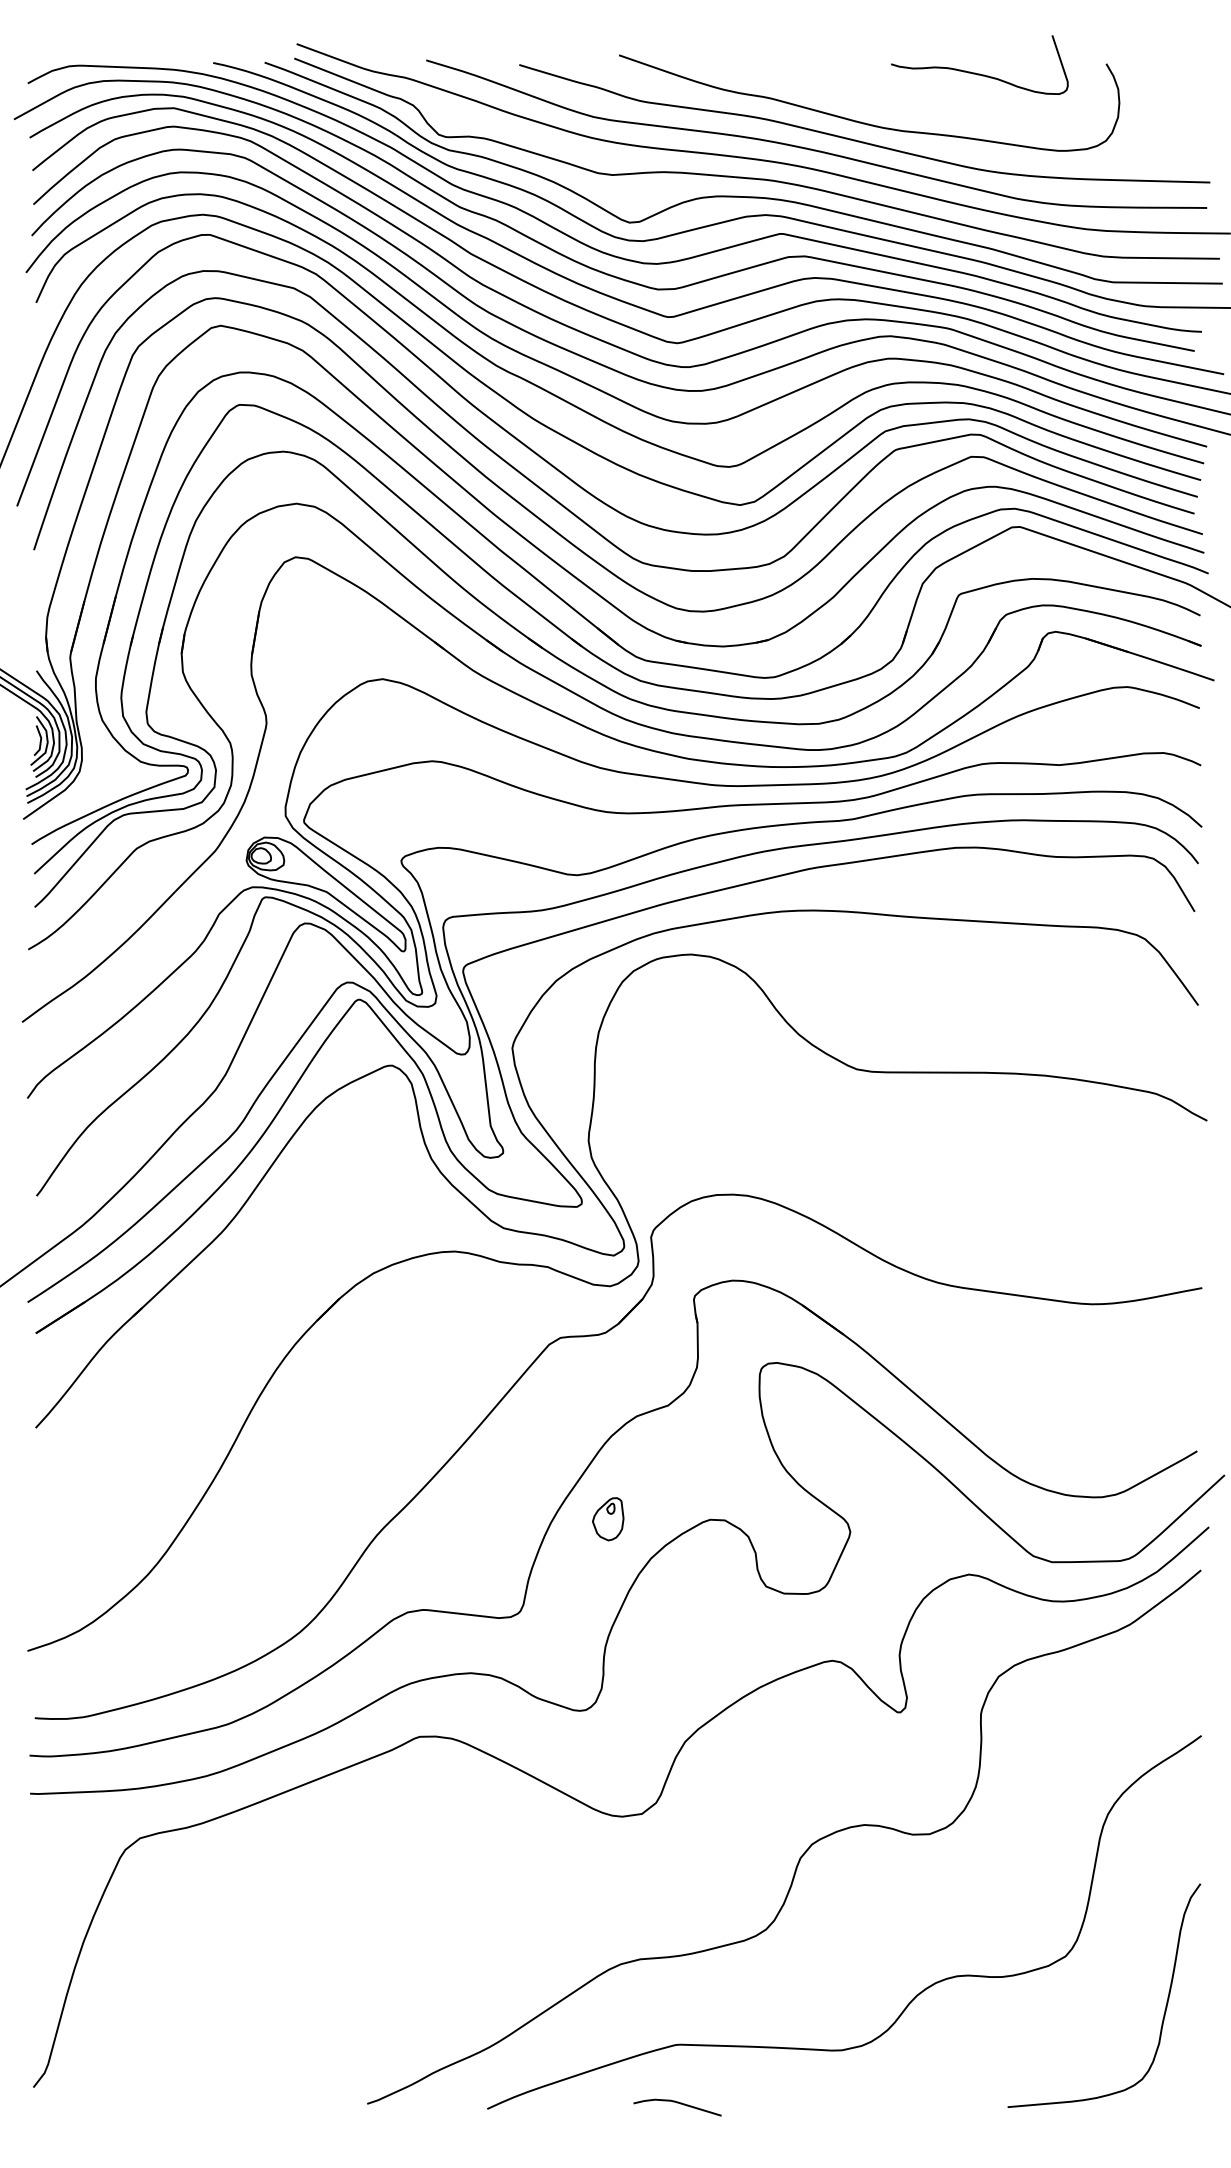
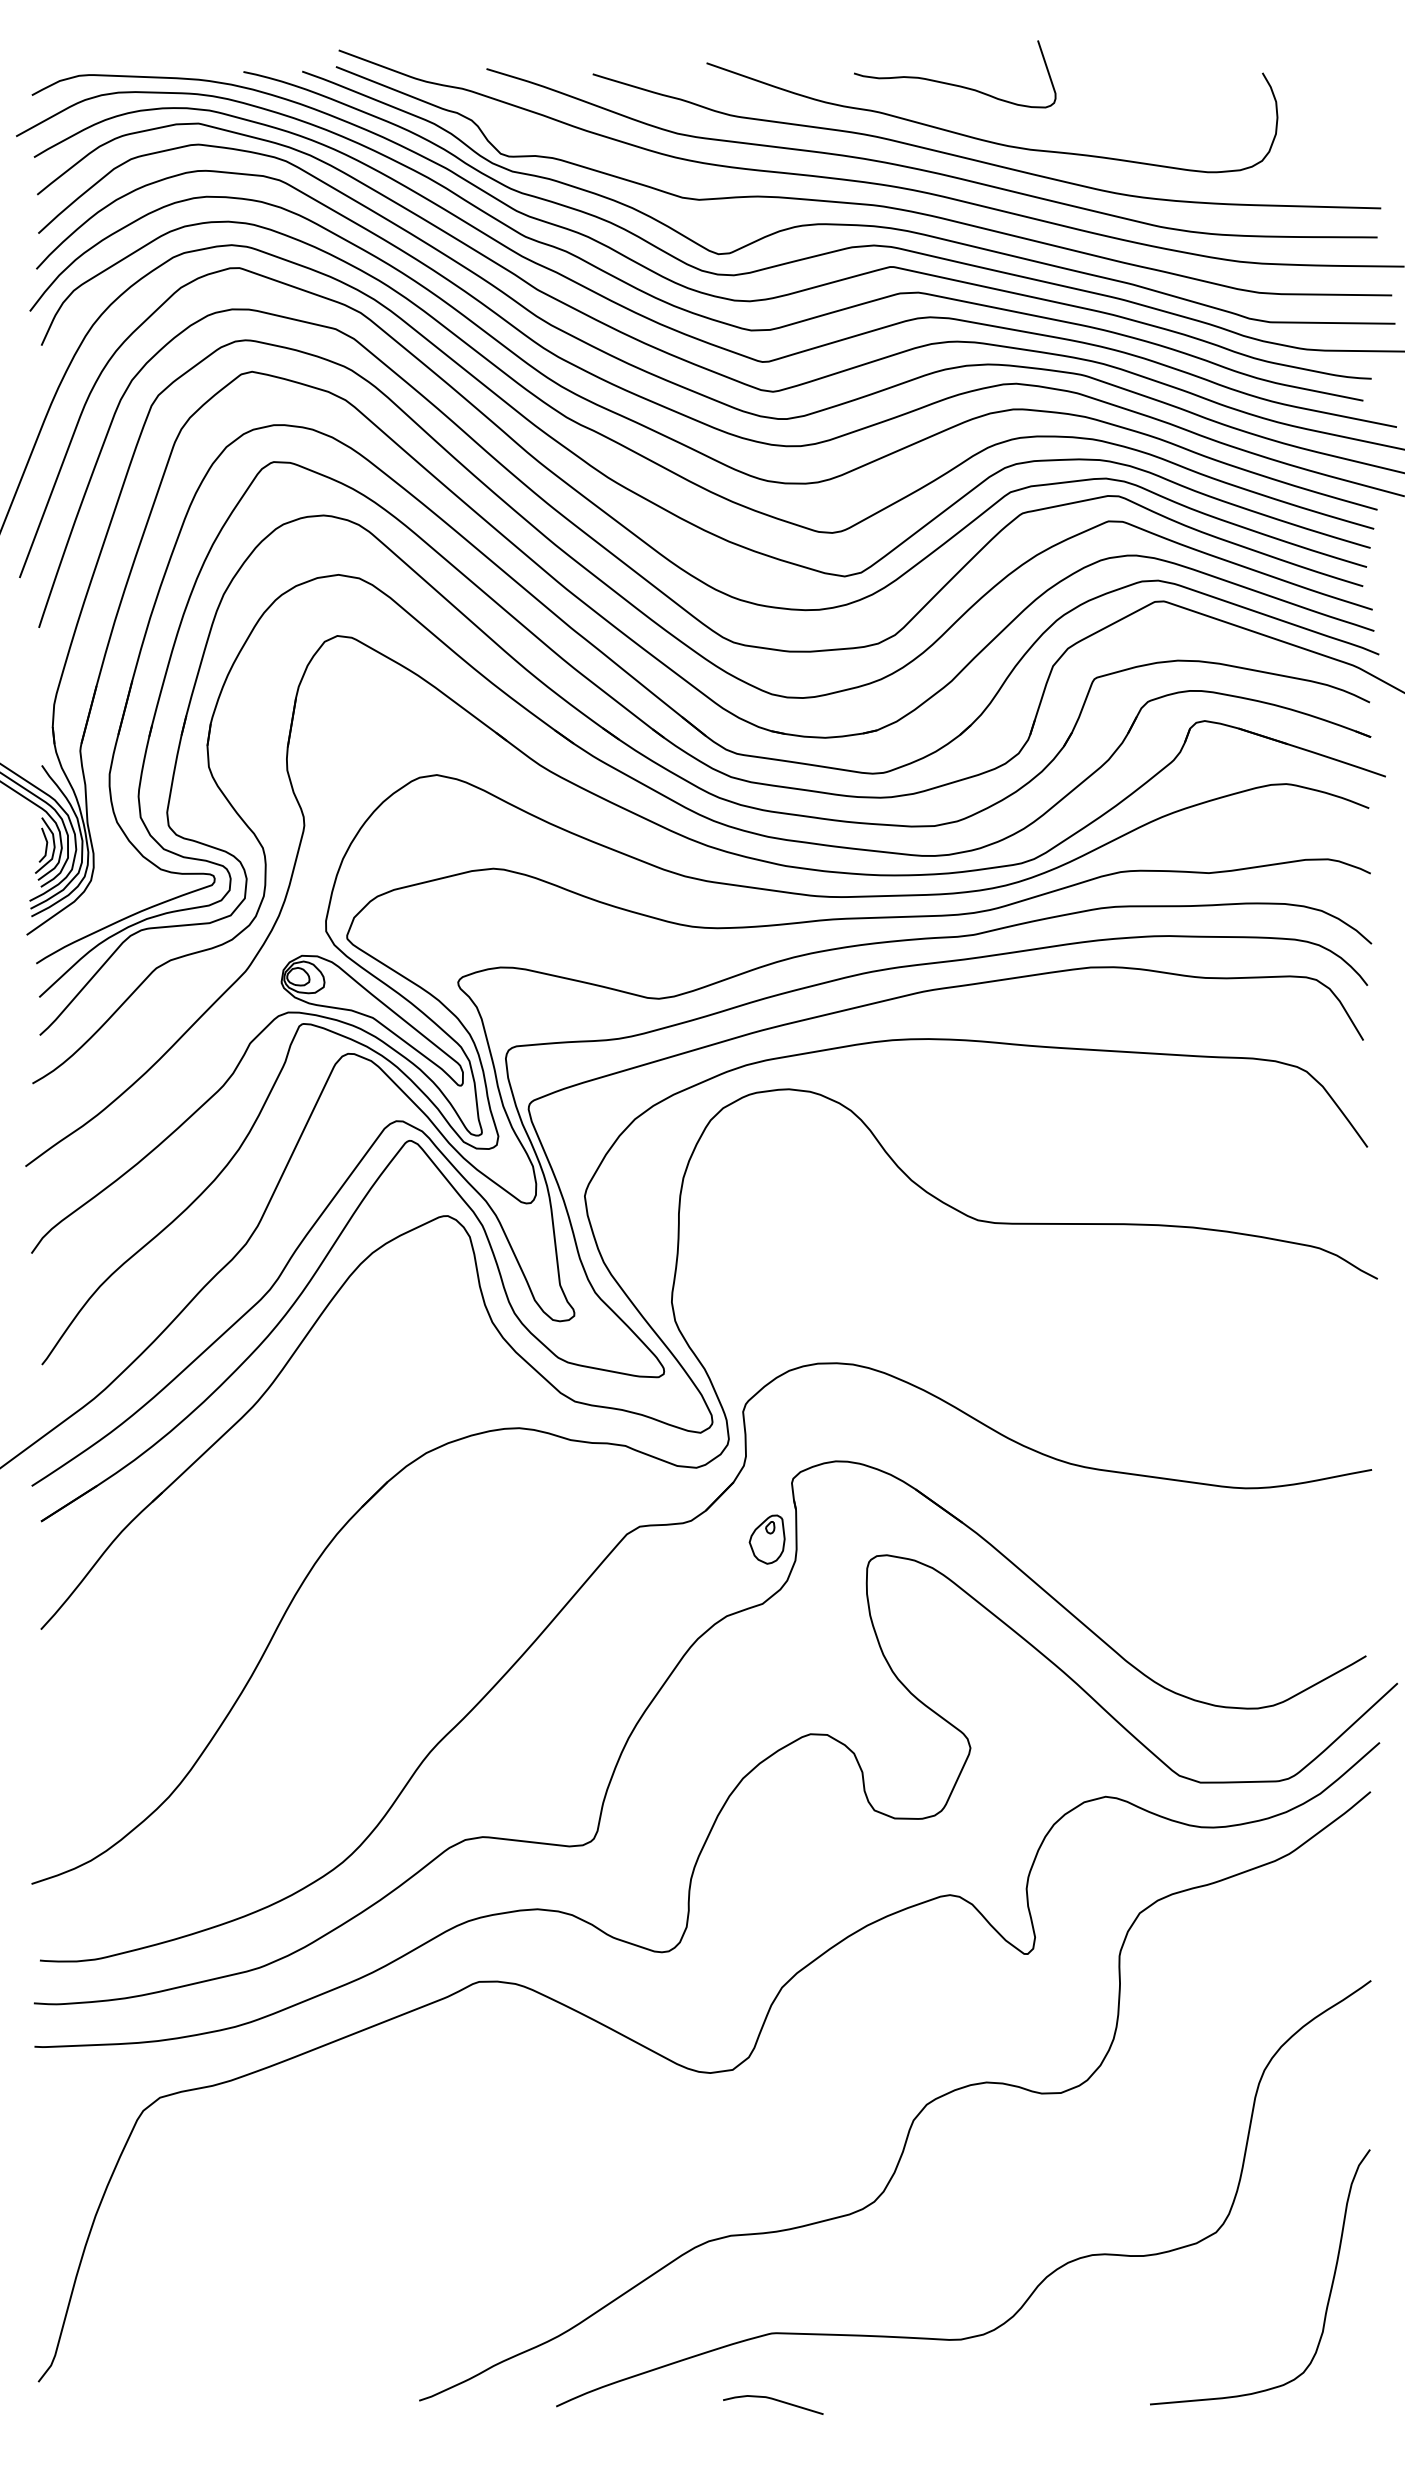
curve: (977, 73) -> (952, 83), moved
part: (607, 1519) -> (766, 1539), moved

